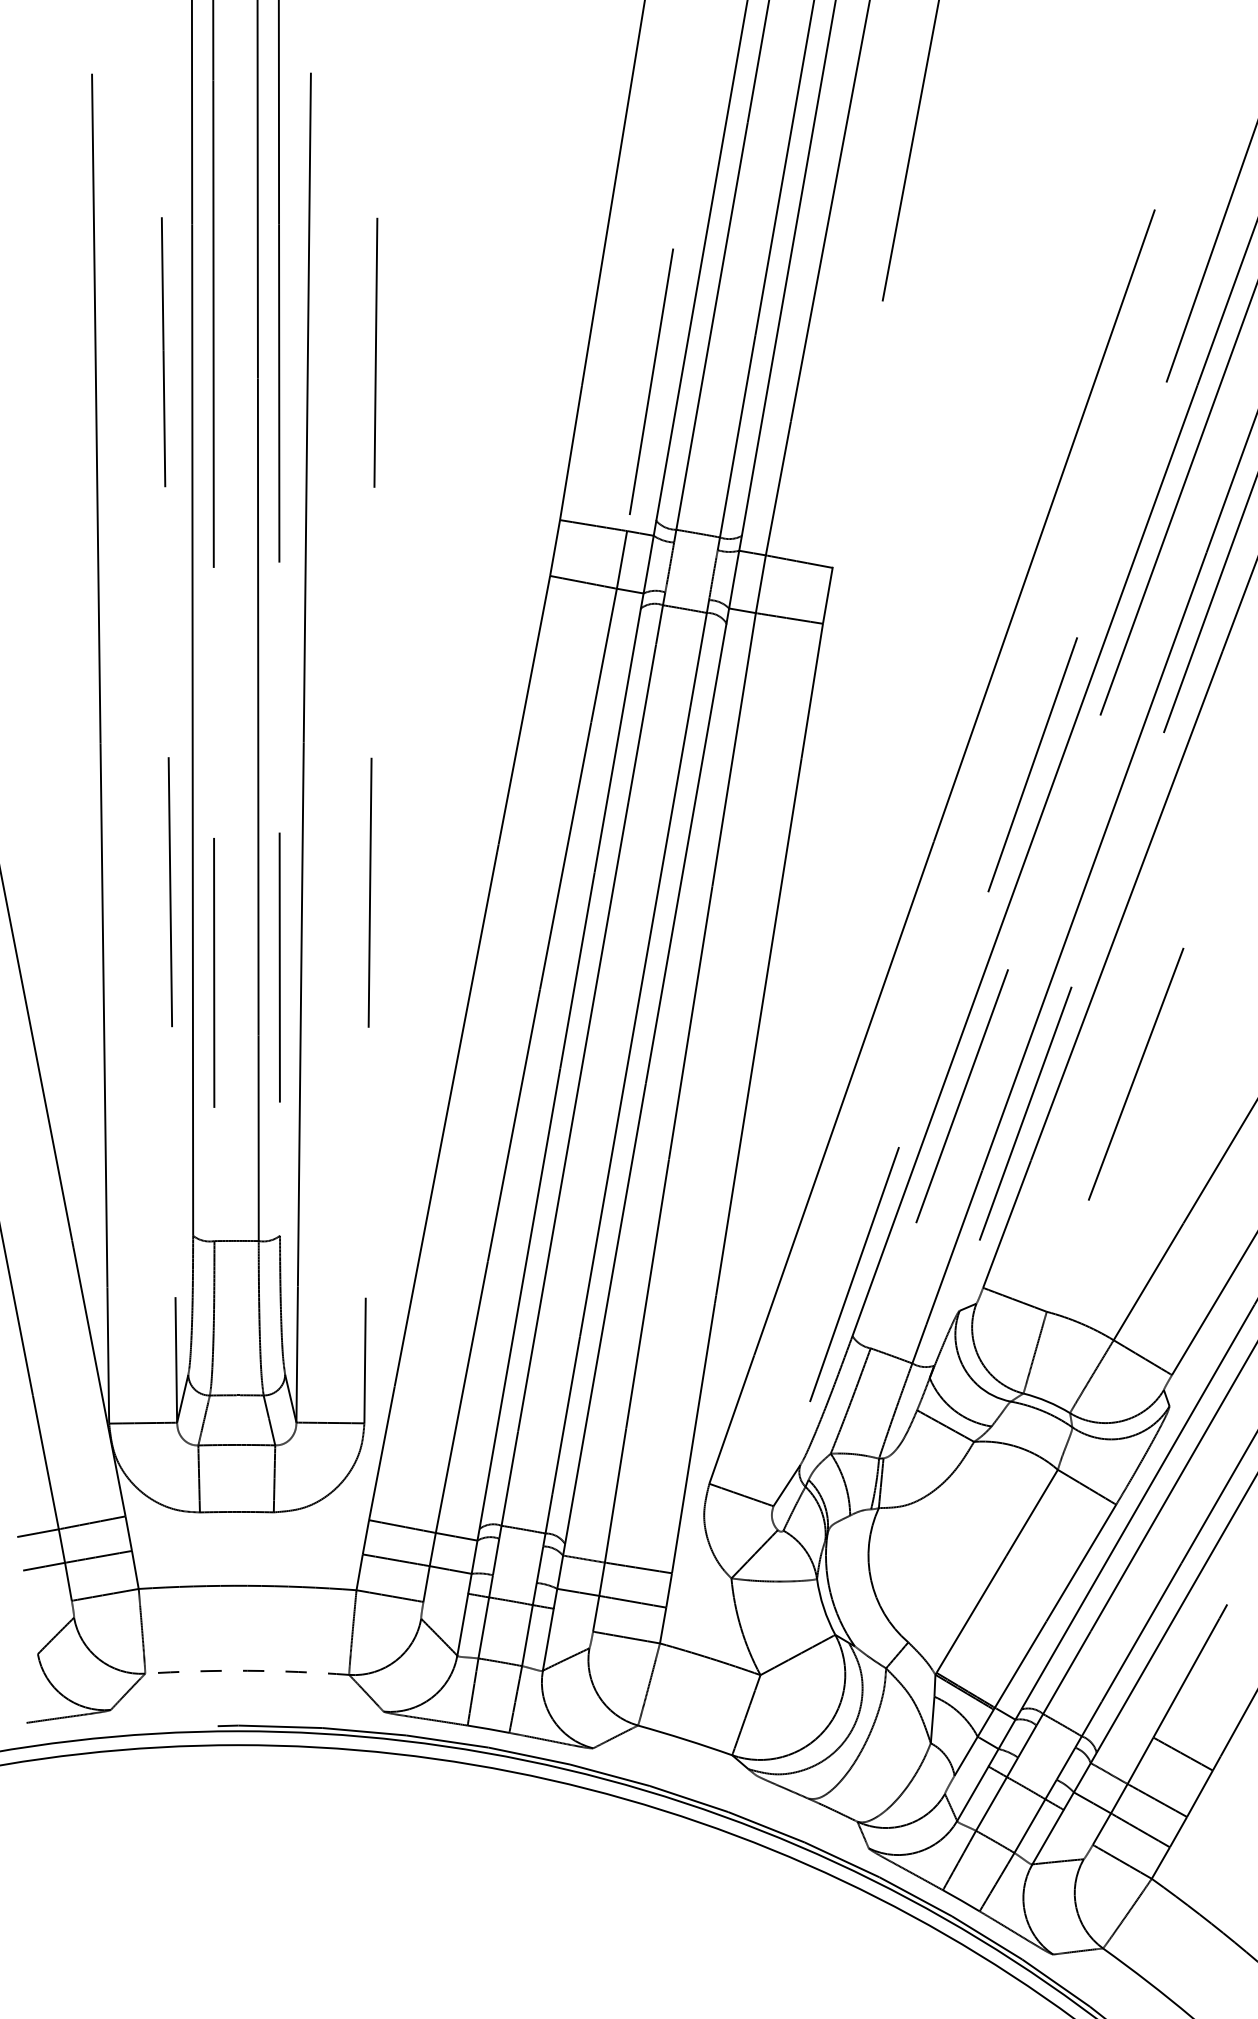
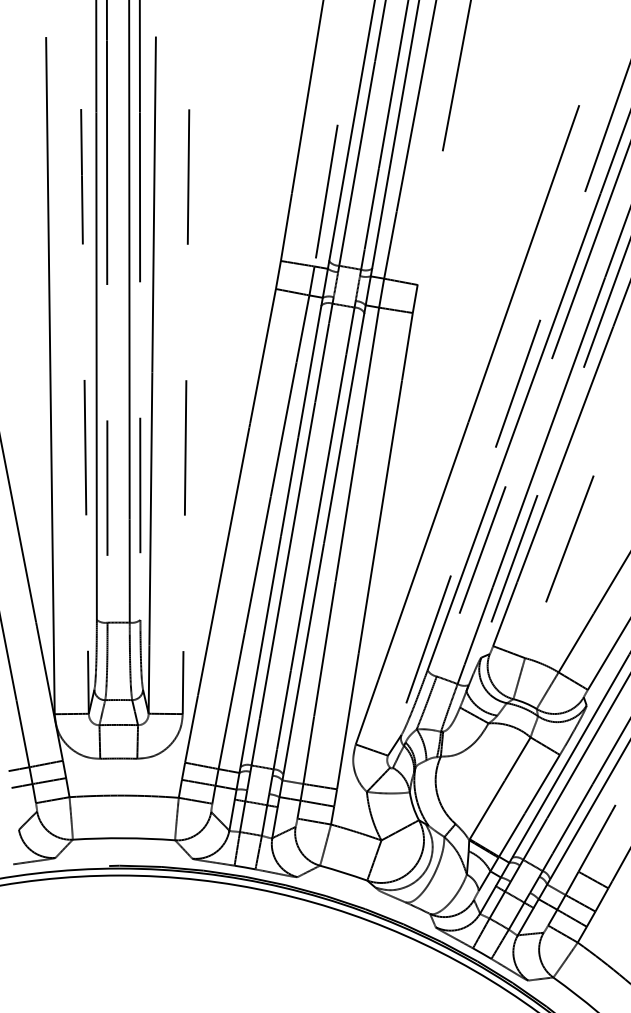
arc: (248, 1671) -> (124, 838), dashed -> solid

